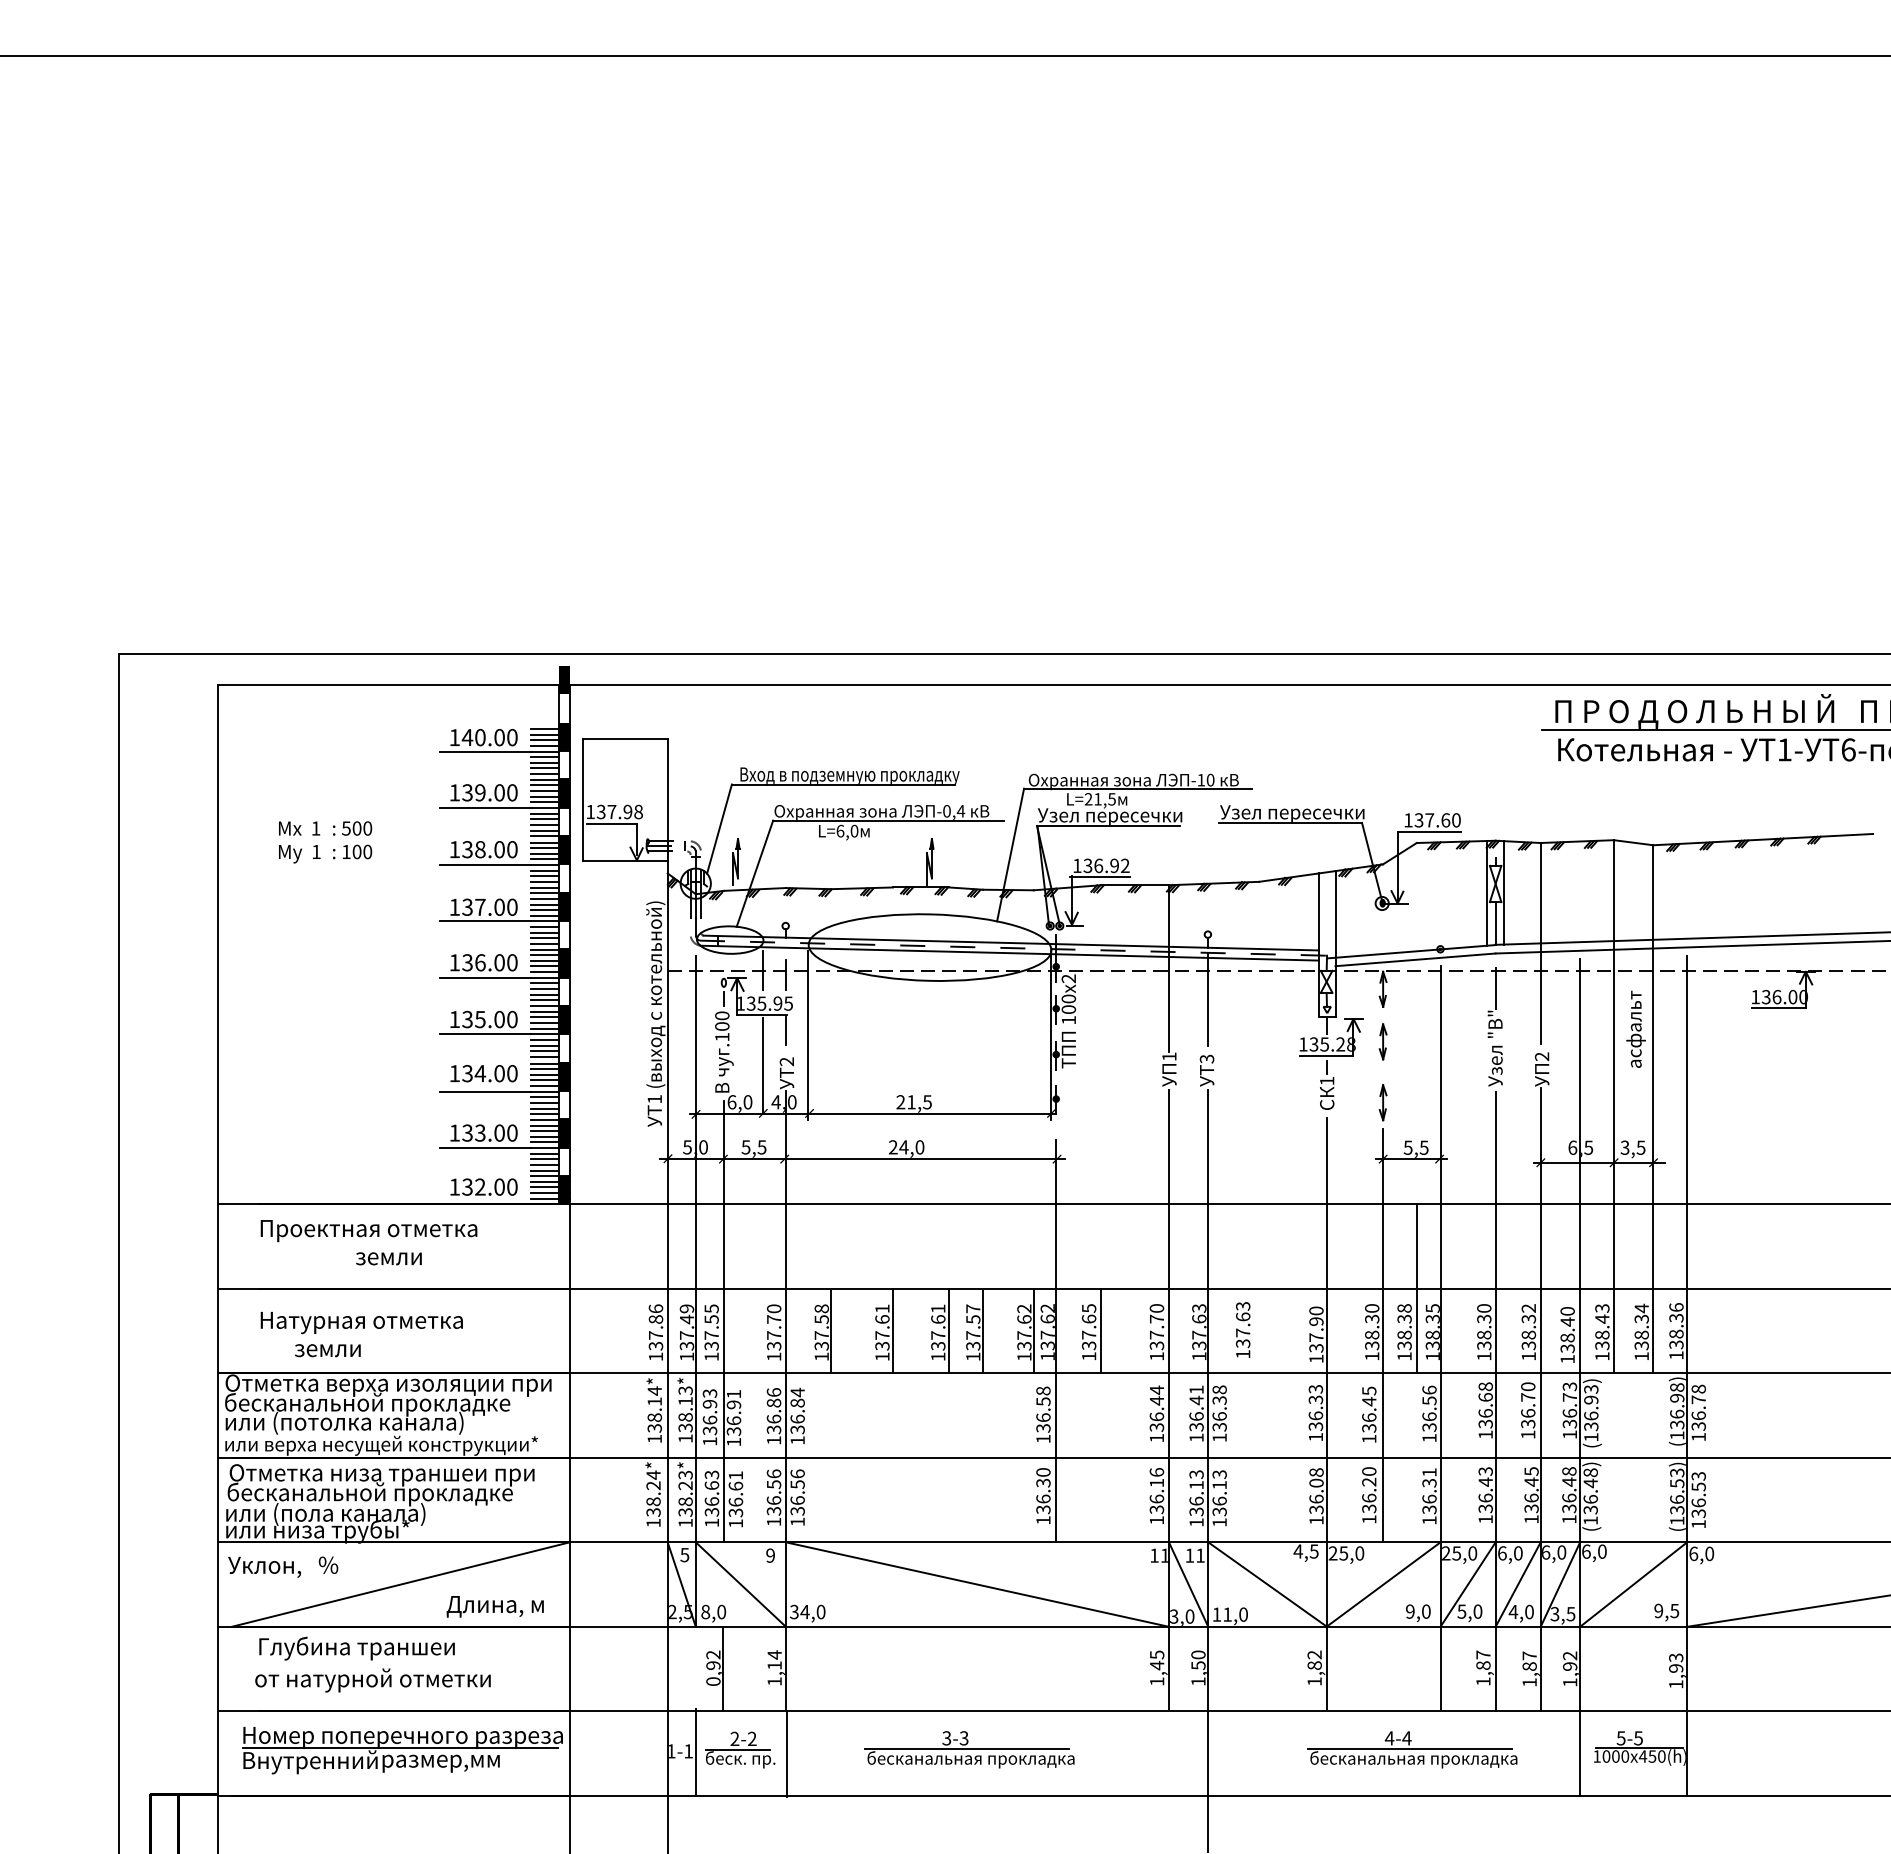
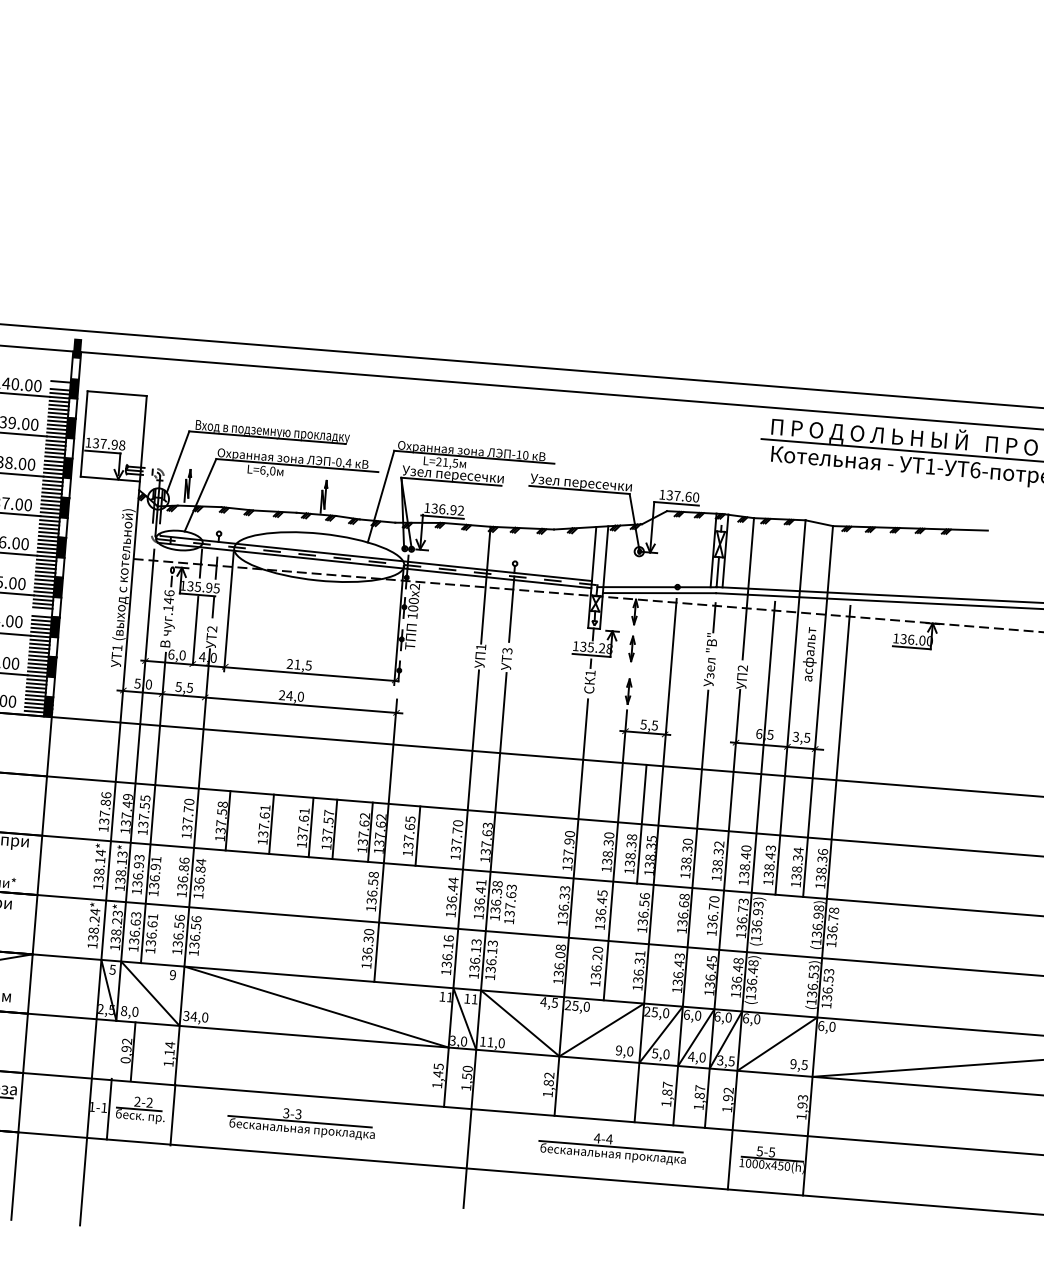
line: (544, 734) -> (60, 385), removed
text: (722, 1021) -> (169, 597), .100 -> .146
line: (544, 1056) -> (42, 611), removed
text: (1243, 1329) -> (510, 903), moved

